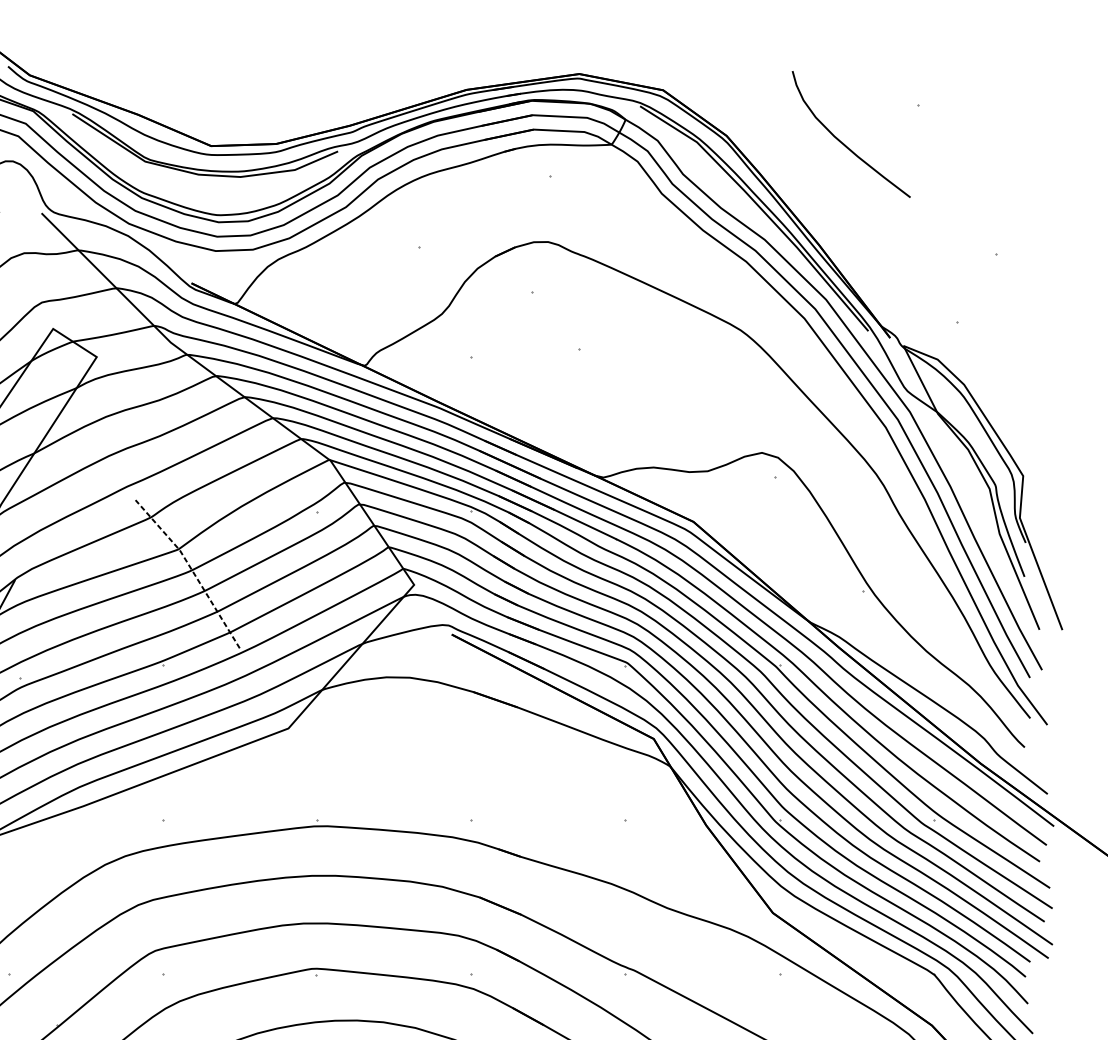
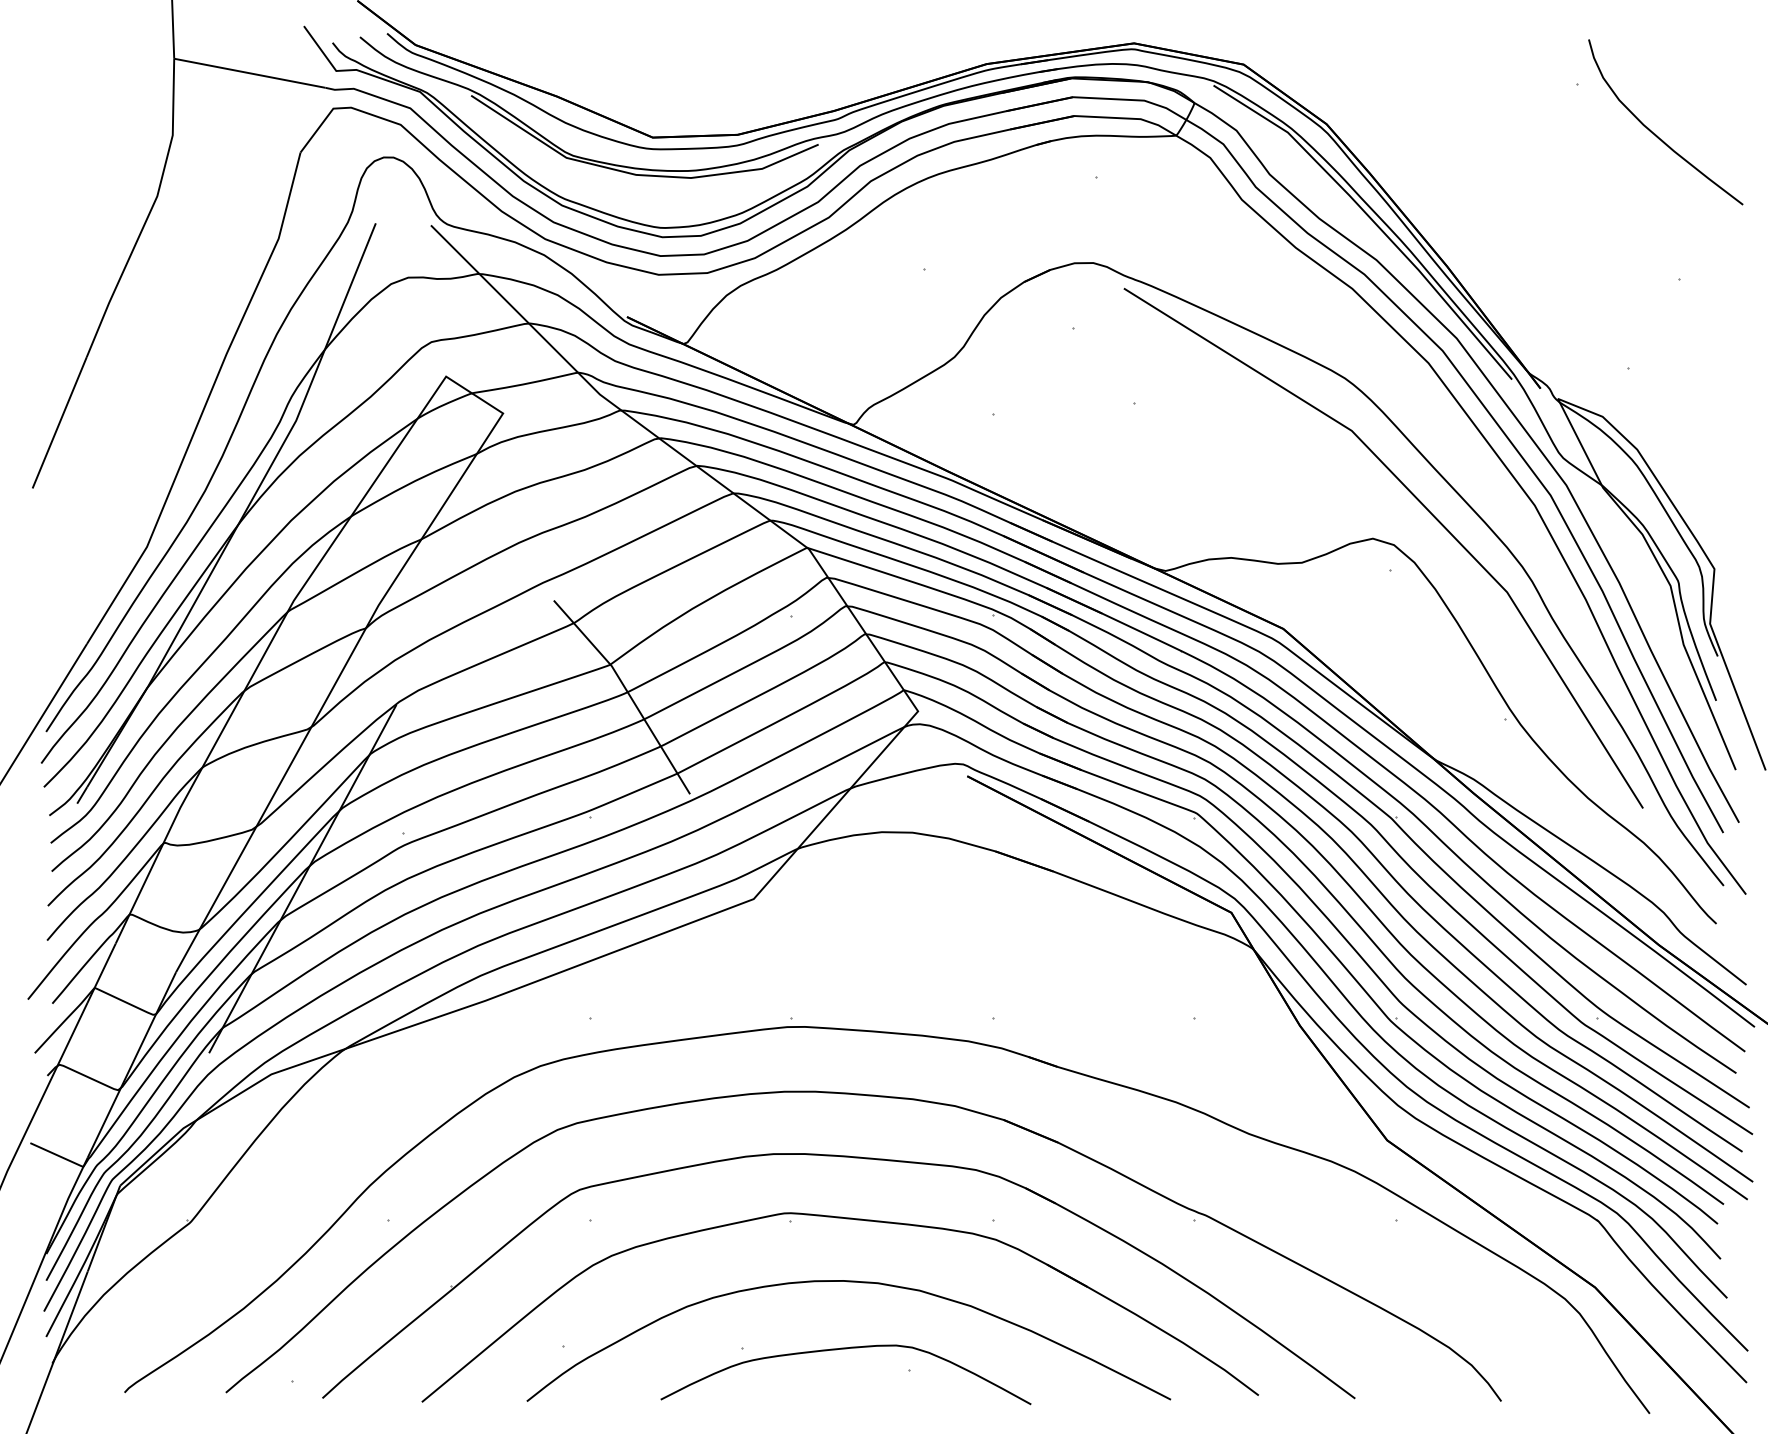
curve: (843, 142) -> (1655, 133), moved
line: (801, 429) -> (1424, 507), added
line: (191, 570) -> (627, 692), dashed -> solid

